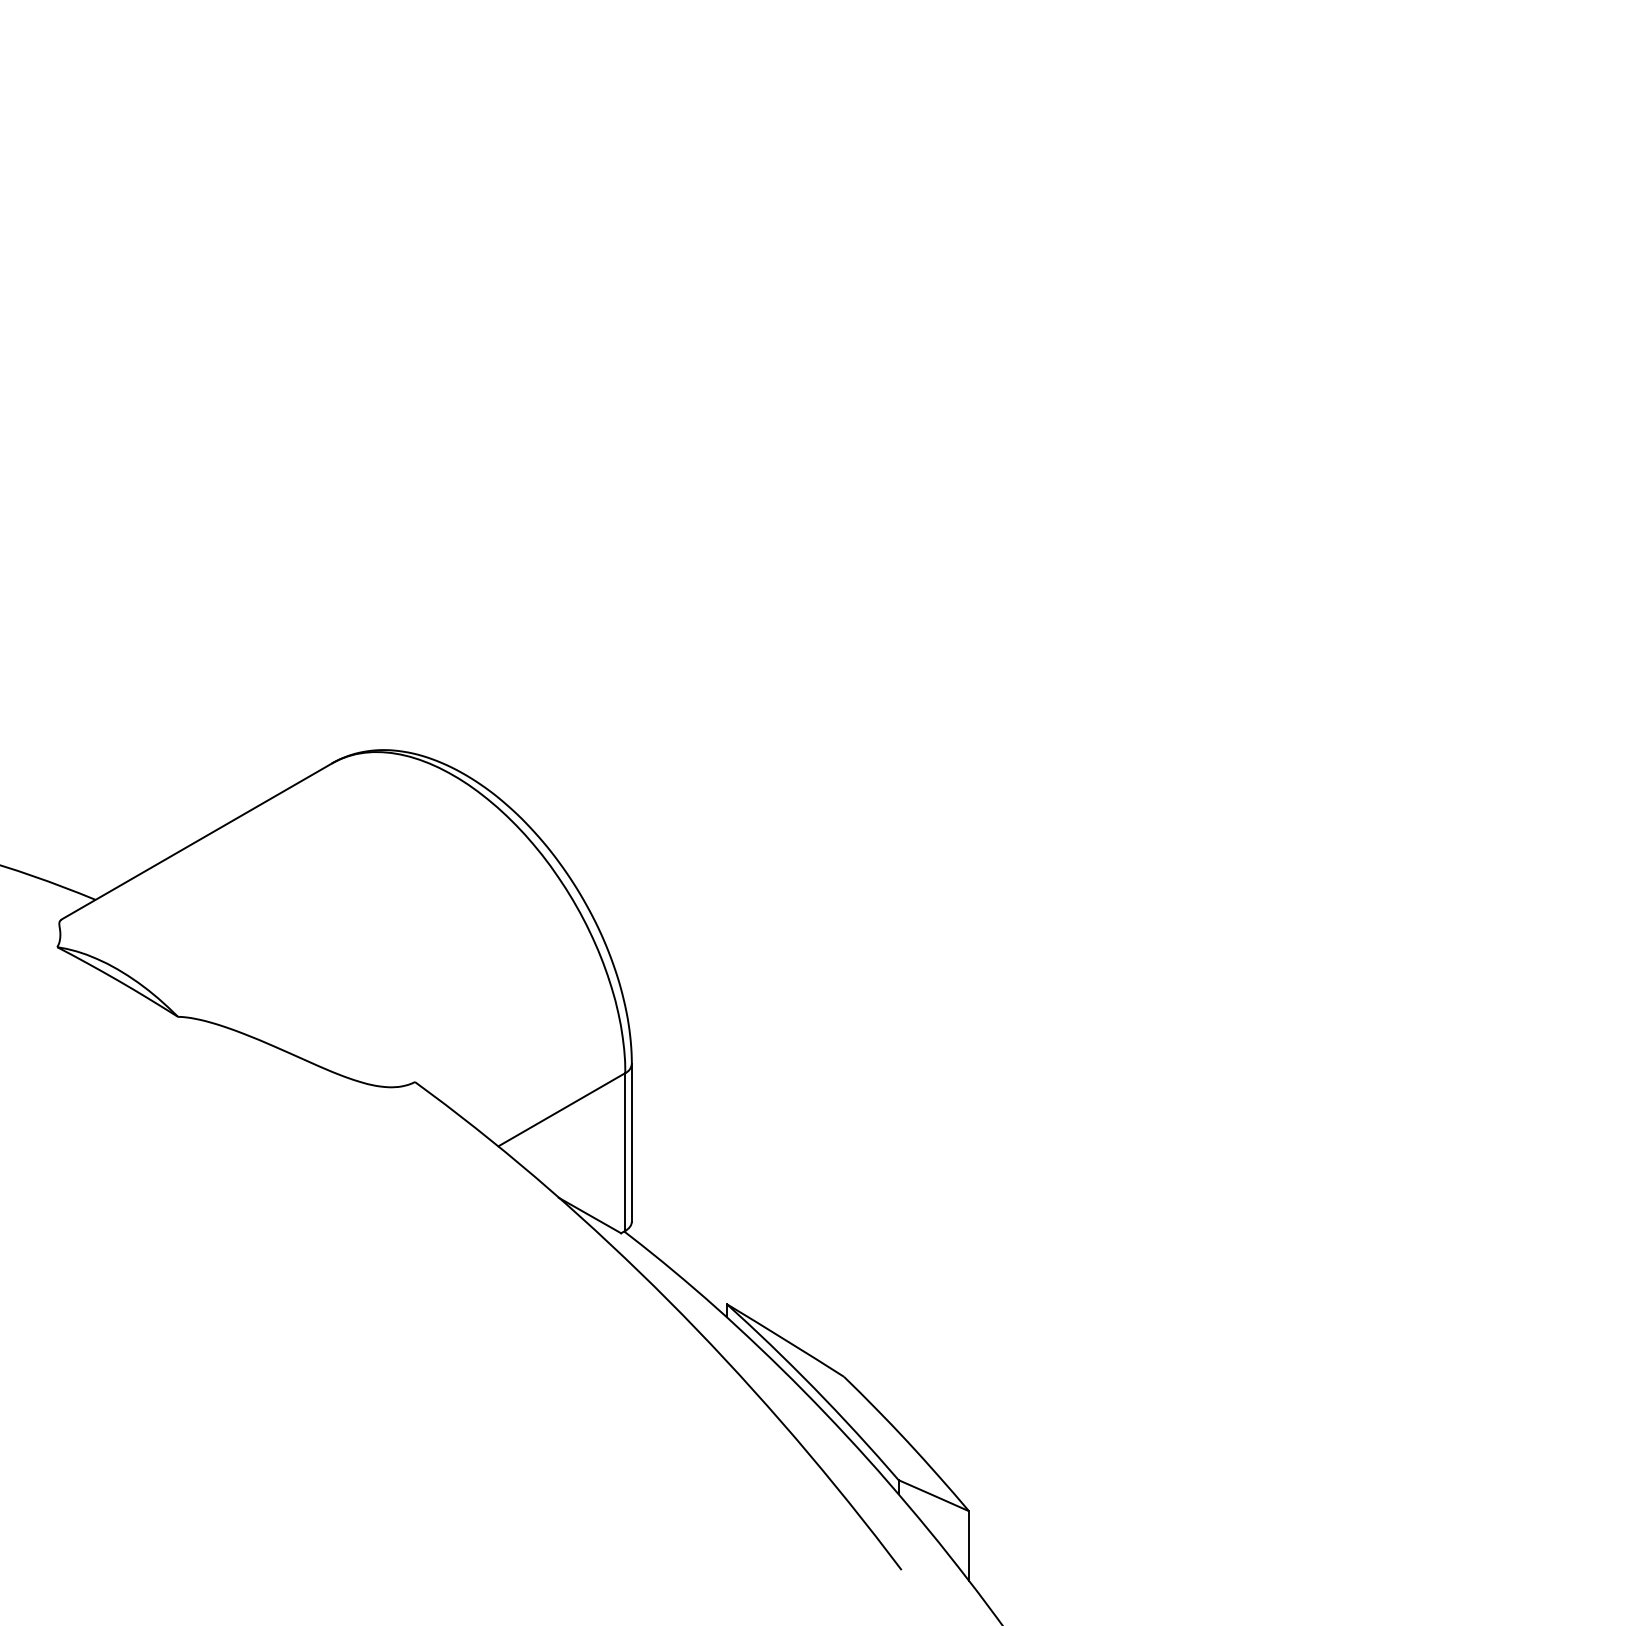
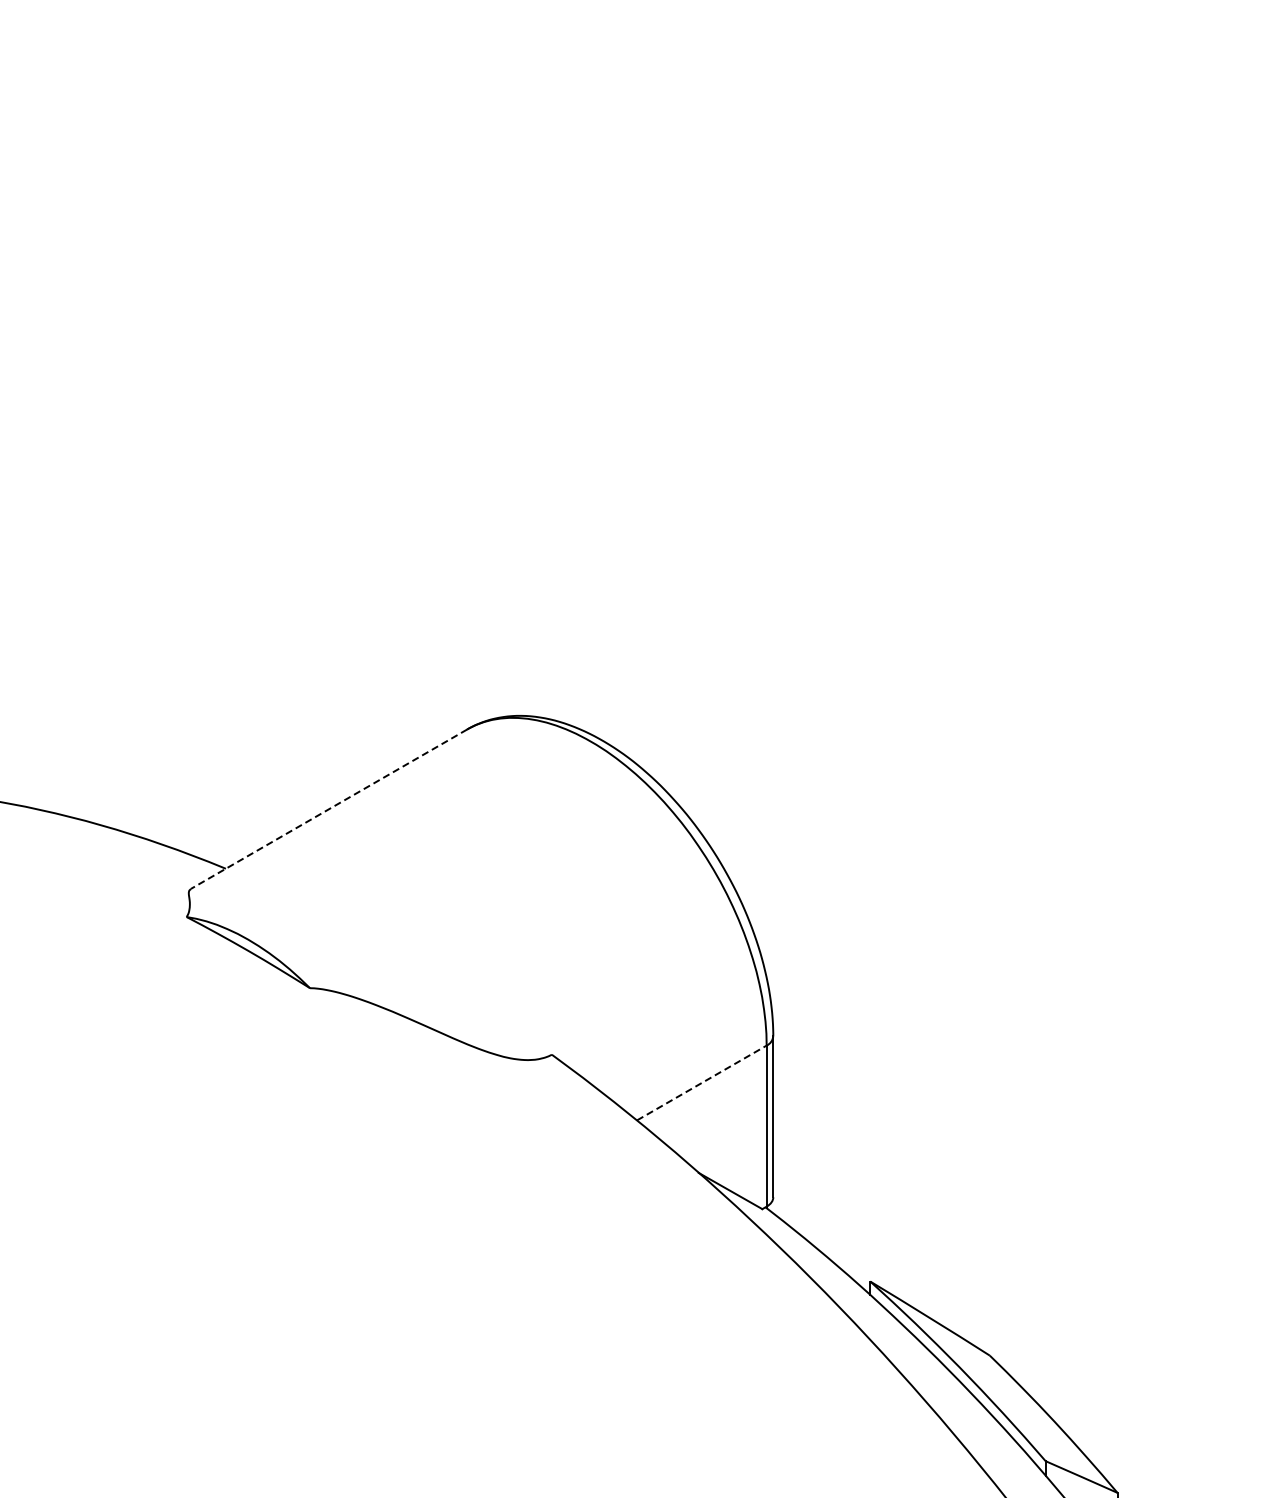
line: (196, 841) -> (328, 809), solid -> dashed
line: (562, 1109) -> (702, 1082), solid -> dashed

